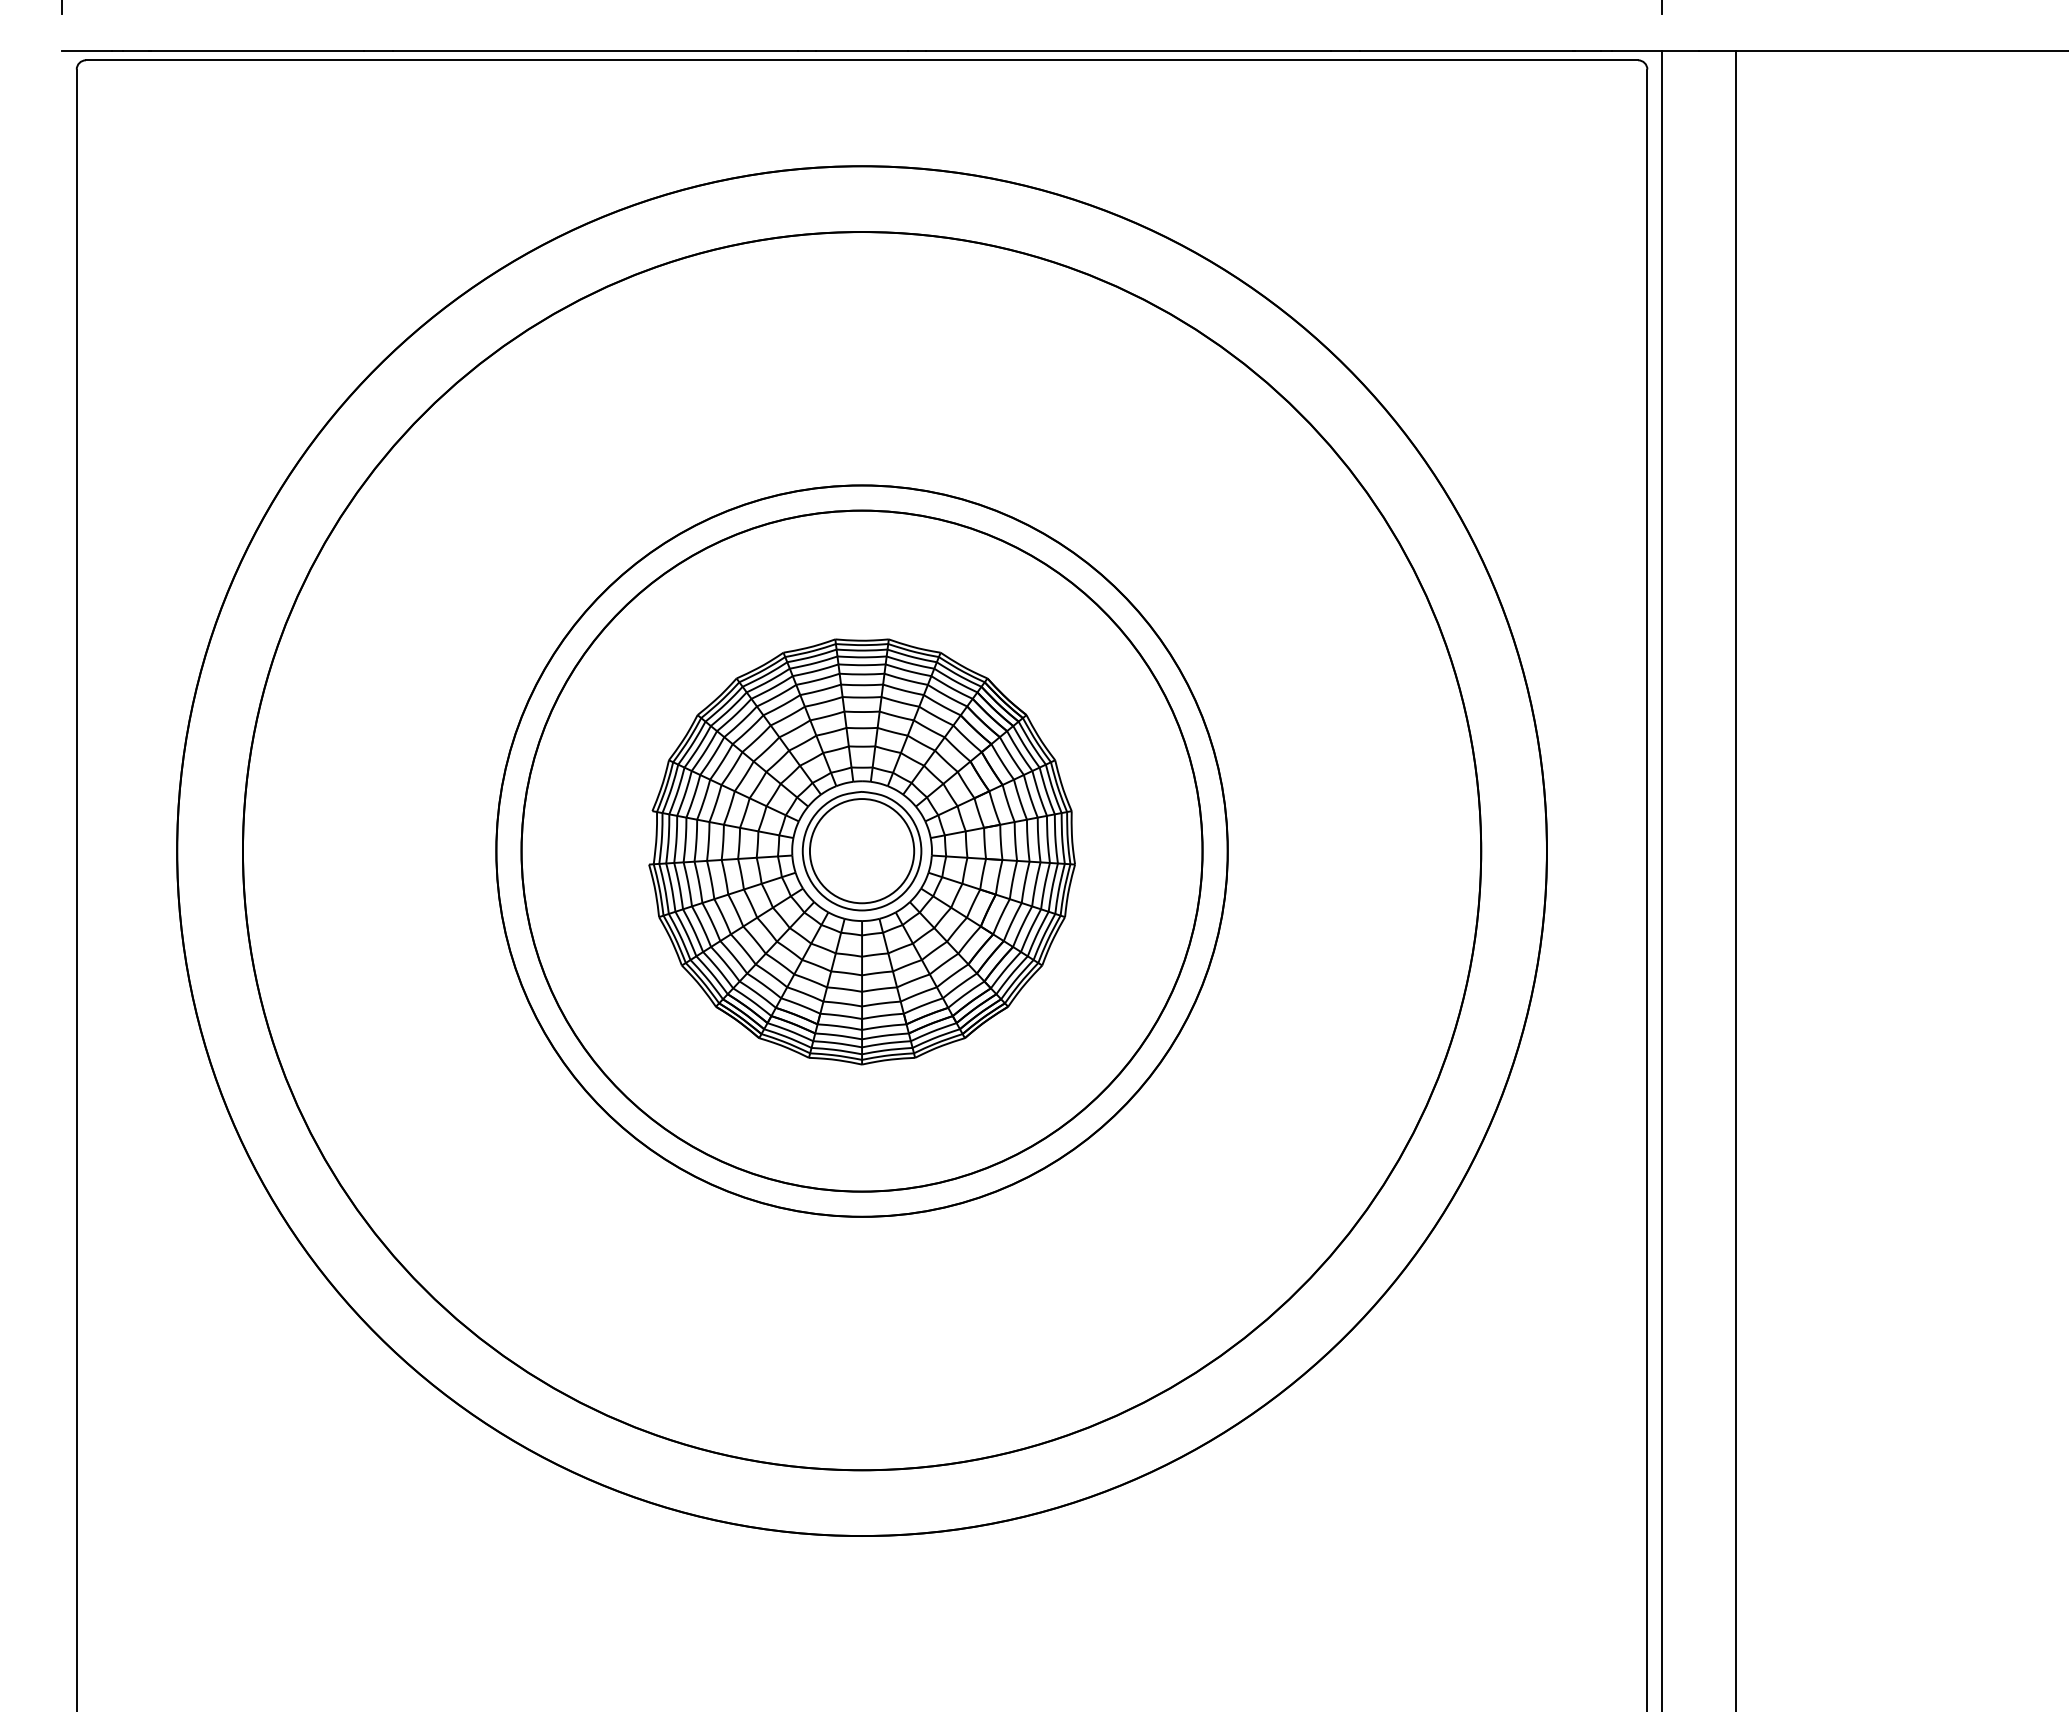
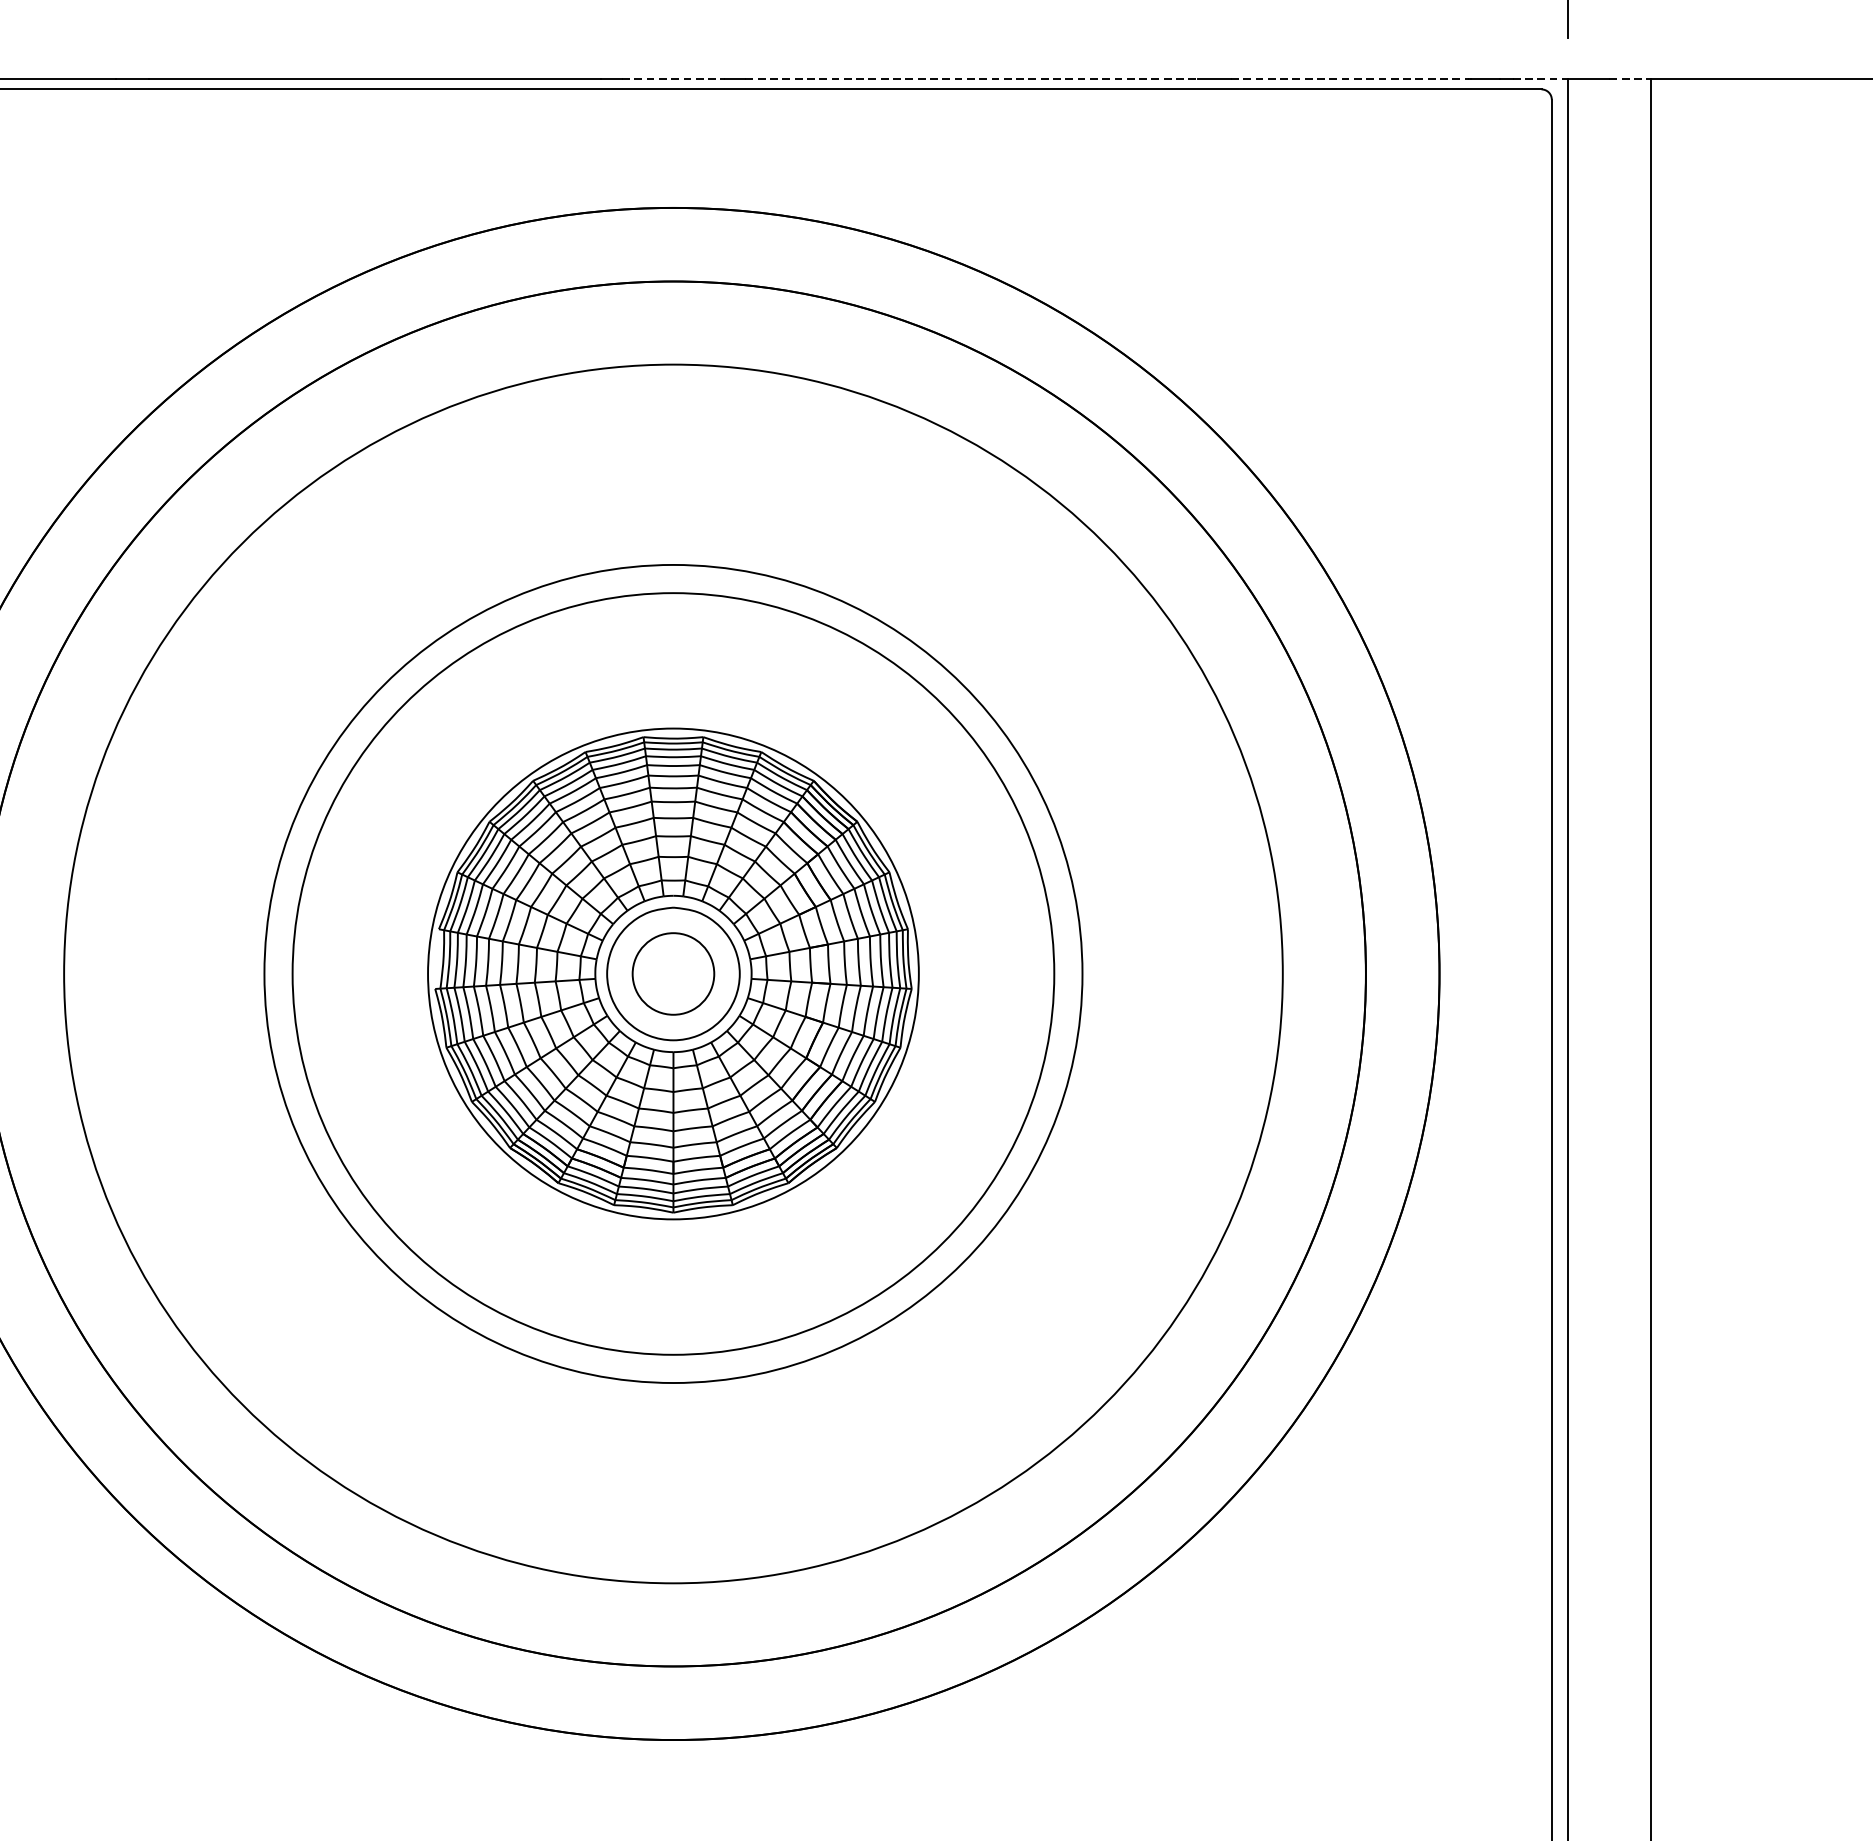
line: (862, 51) -> (673, 79), solid -> dashed
line: (1129, 51) -> (972, 79), solid -> dashed
line: (1467, 51) -> (1350, 79), solid -> dashed
line: (1637, 51) -> (1540, 79), solid -> dashed
line: (1717, 51) -> (1630, 79), solid -> dashed
circle: (861, 850) -> (672, 973), size x0.6
circle: (861, 850) -> (672, 973), size x1.6
circle: (861, 851) -> (672, 974), size x0.7

